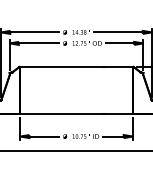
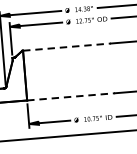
line: (61, 66) -> (66, 46), solid -> dashed
line: (61, 114) -> (70, 97), solid -> dashed

